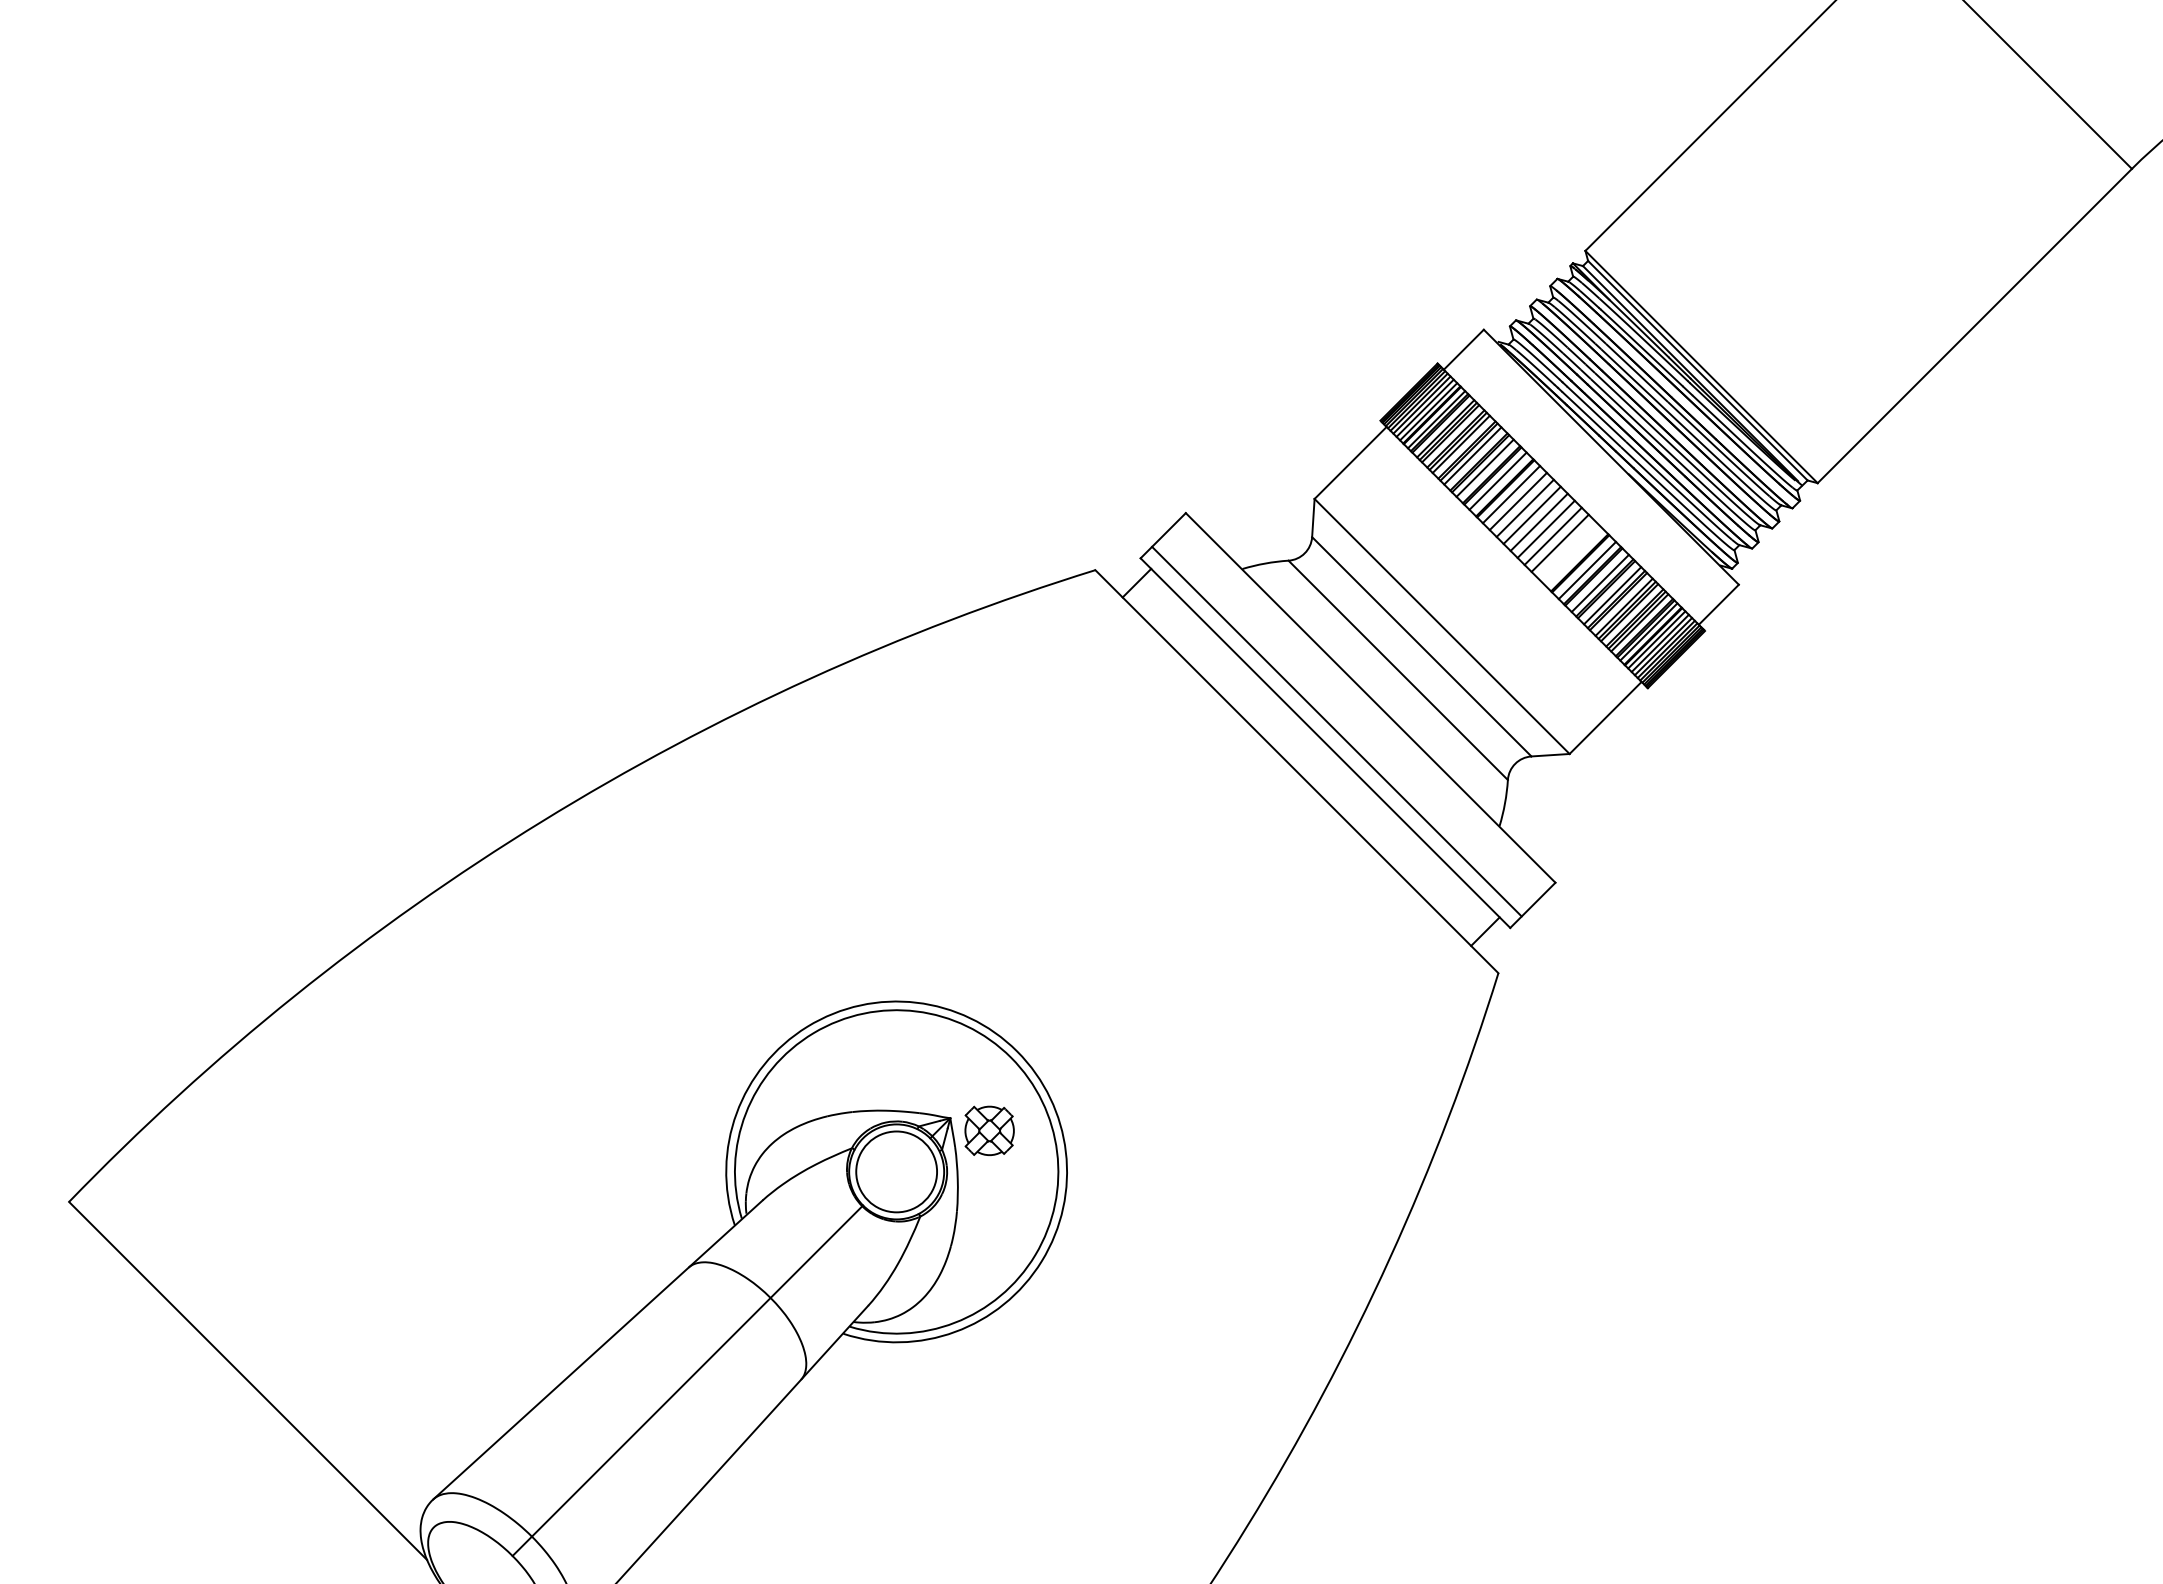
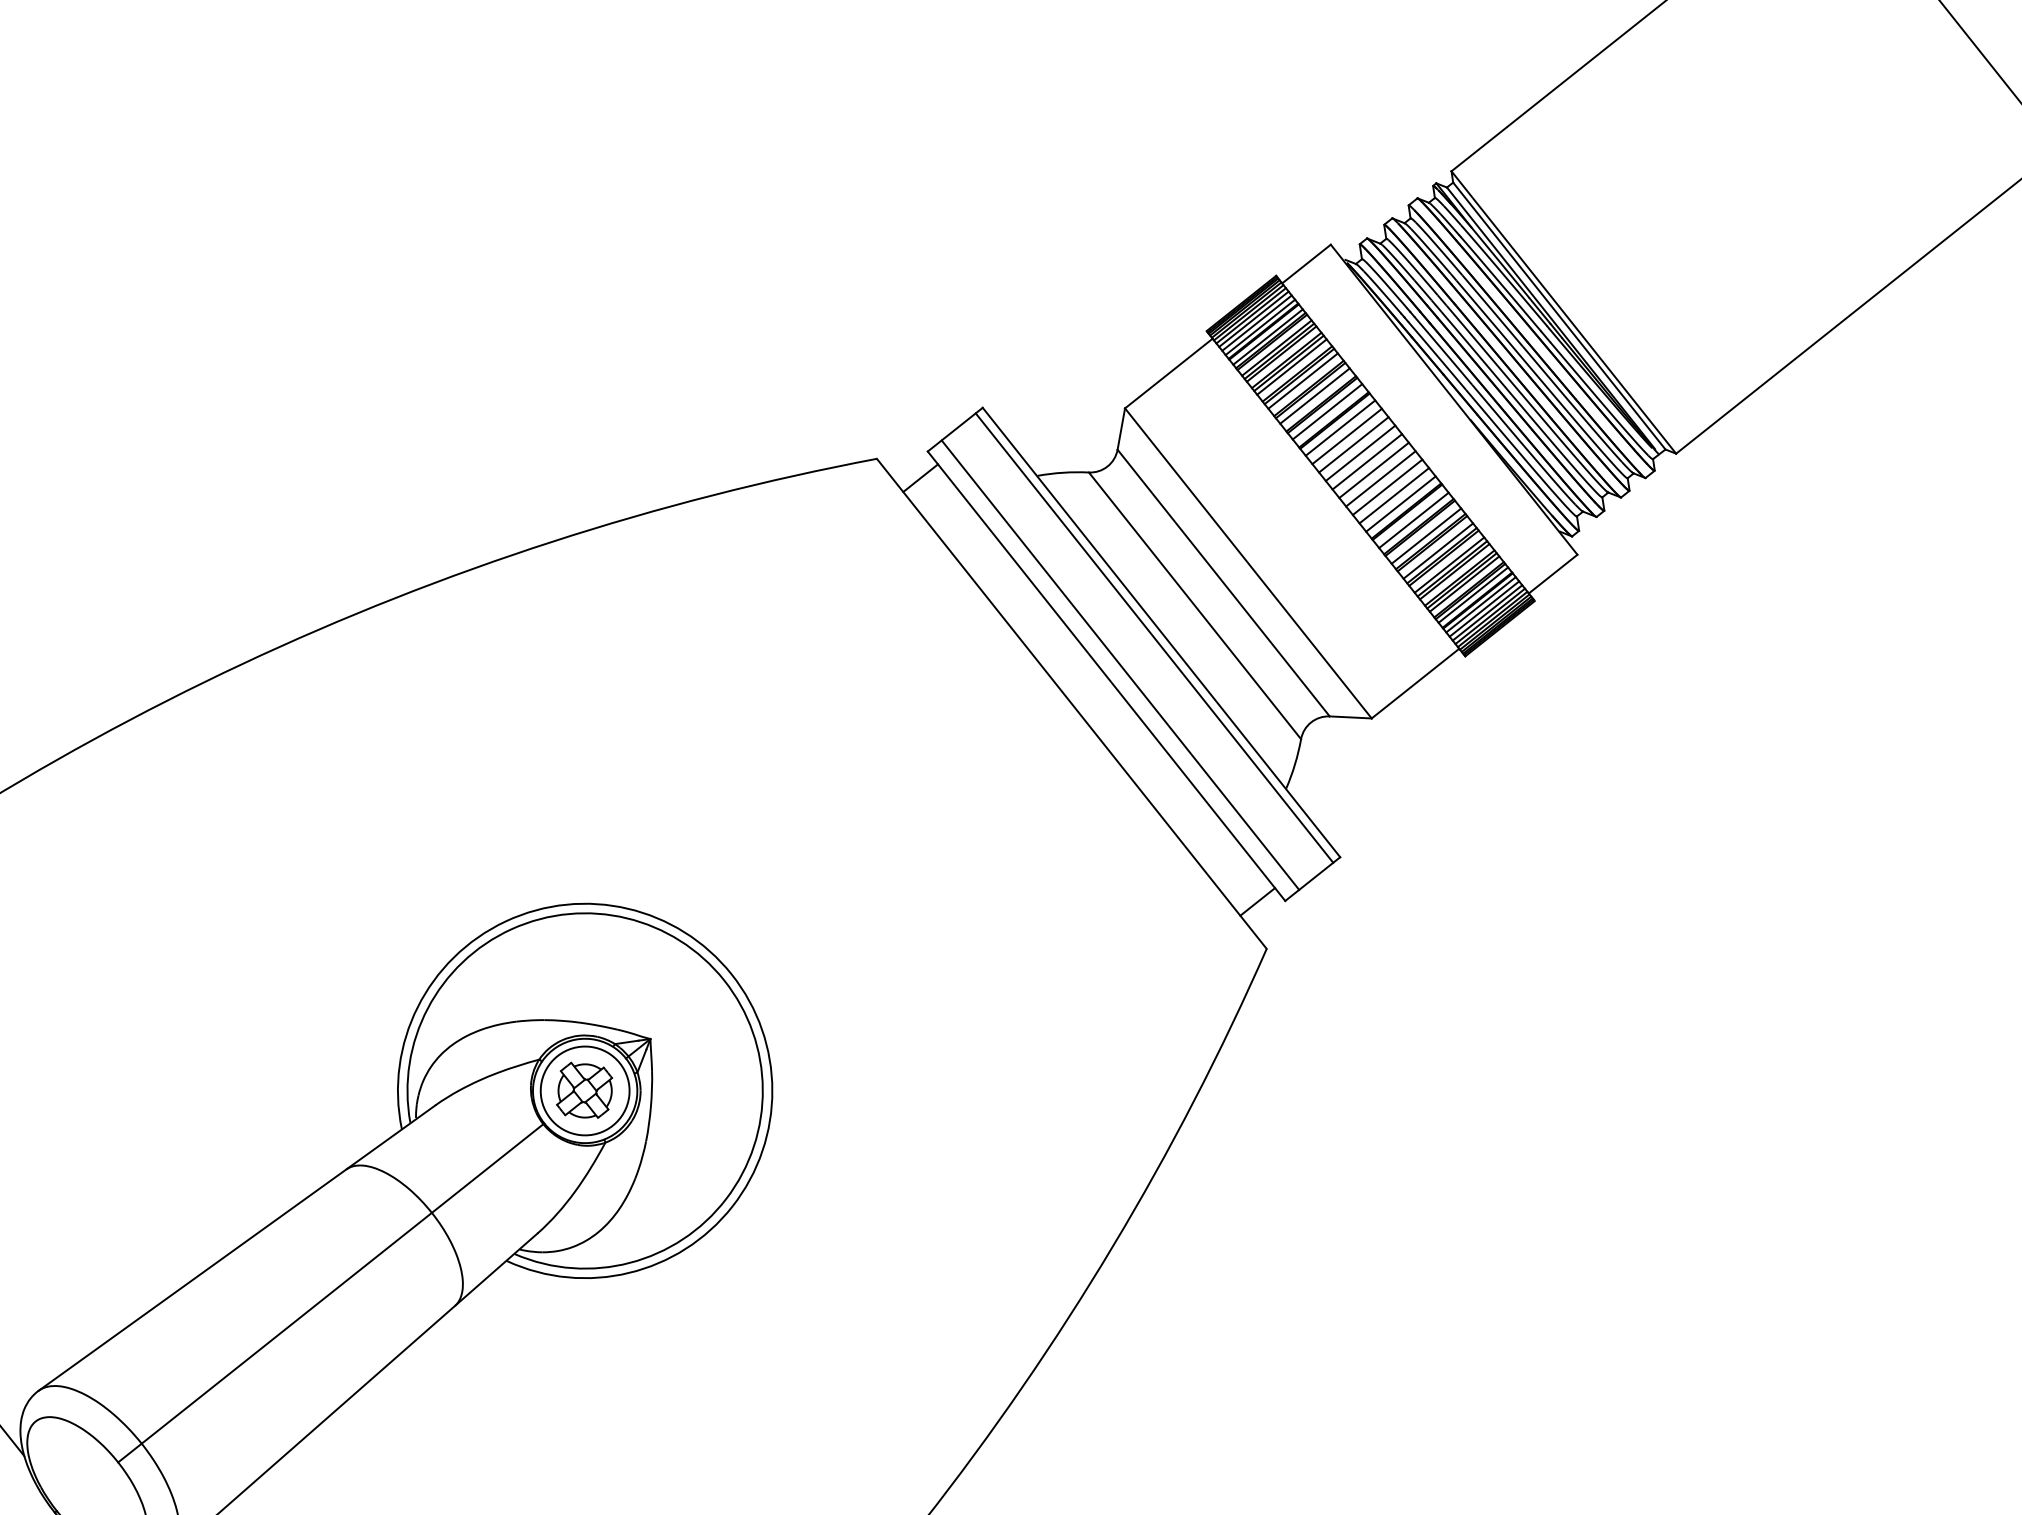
line: (1566, 549) -> (1393, 494), added
line: (1573, 556) -> (1400, 503), added
line: (1364, 703) -> (1154, 637), added
part: (989, 1130) -> (585, 1090), moved

